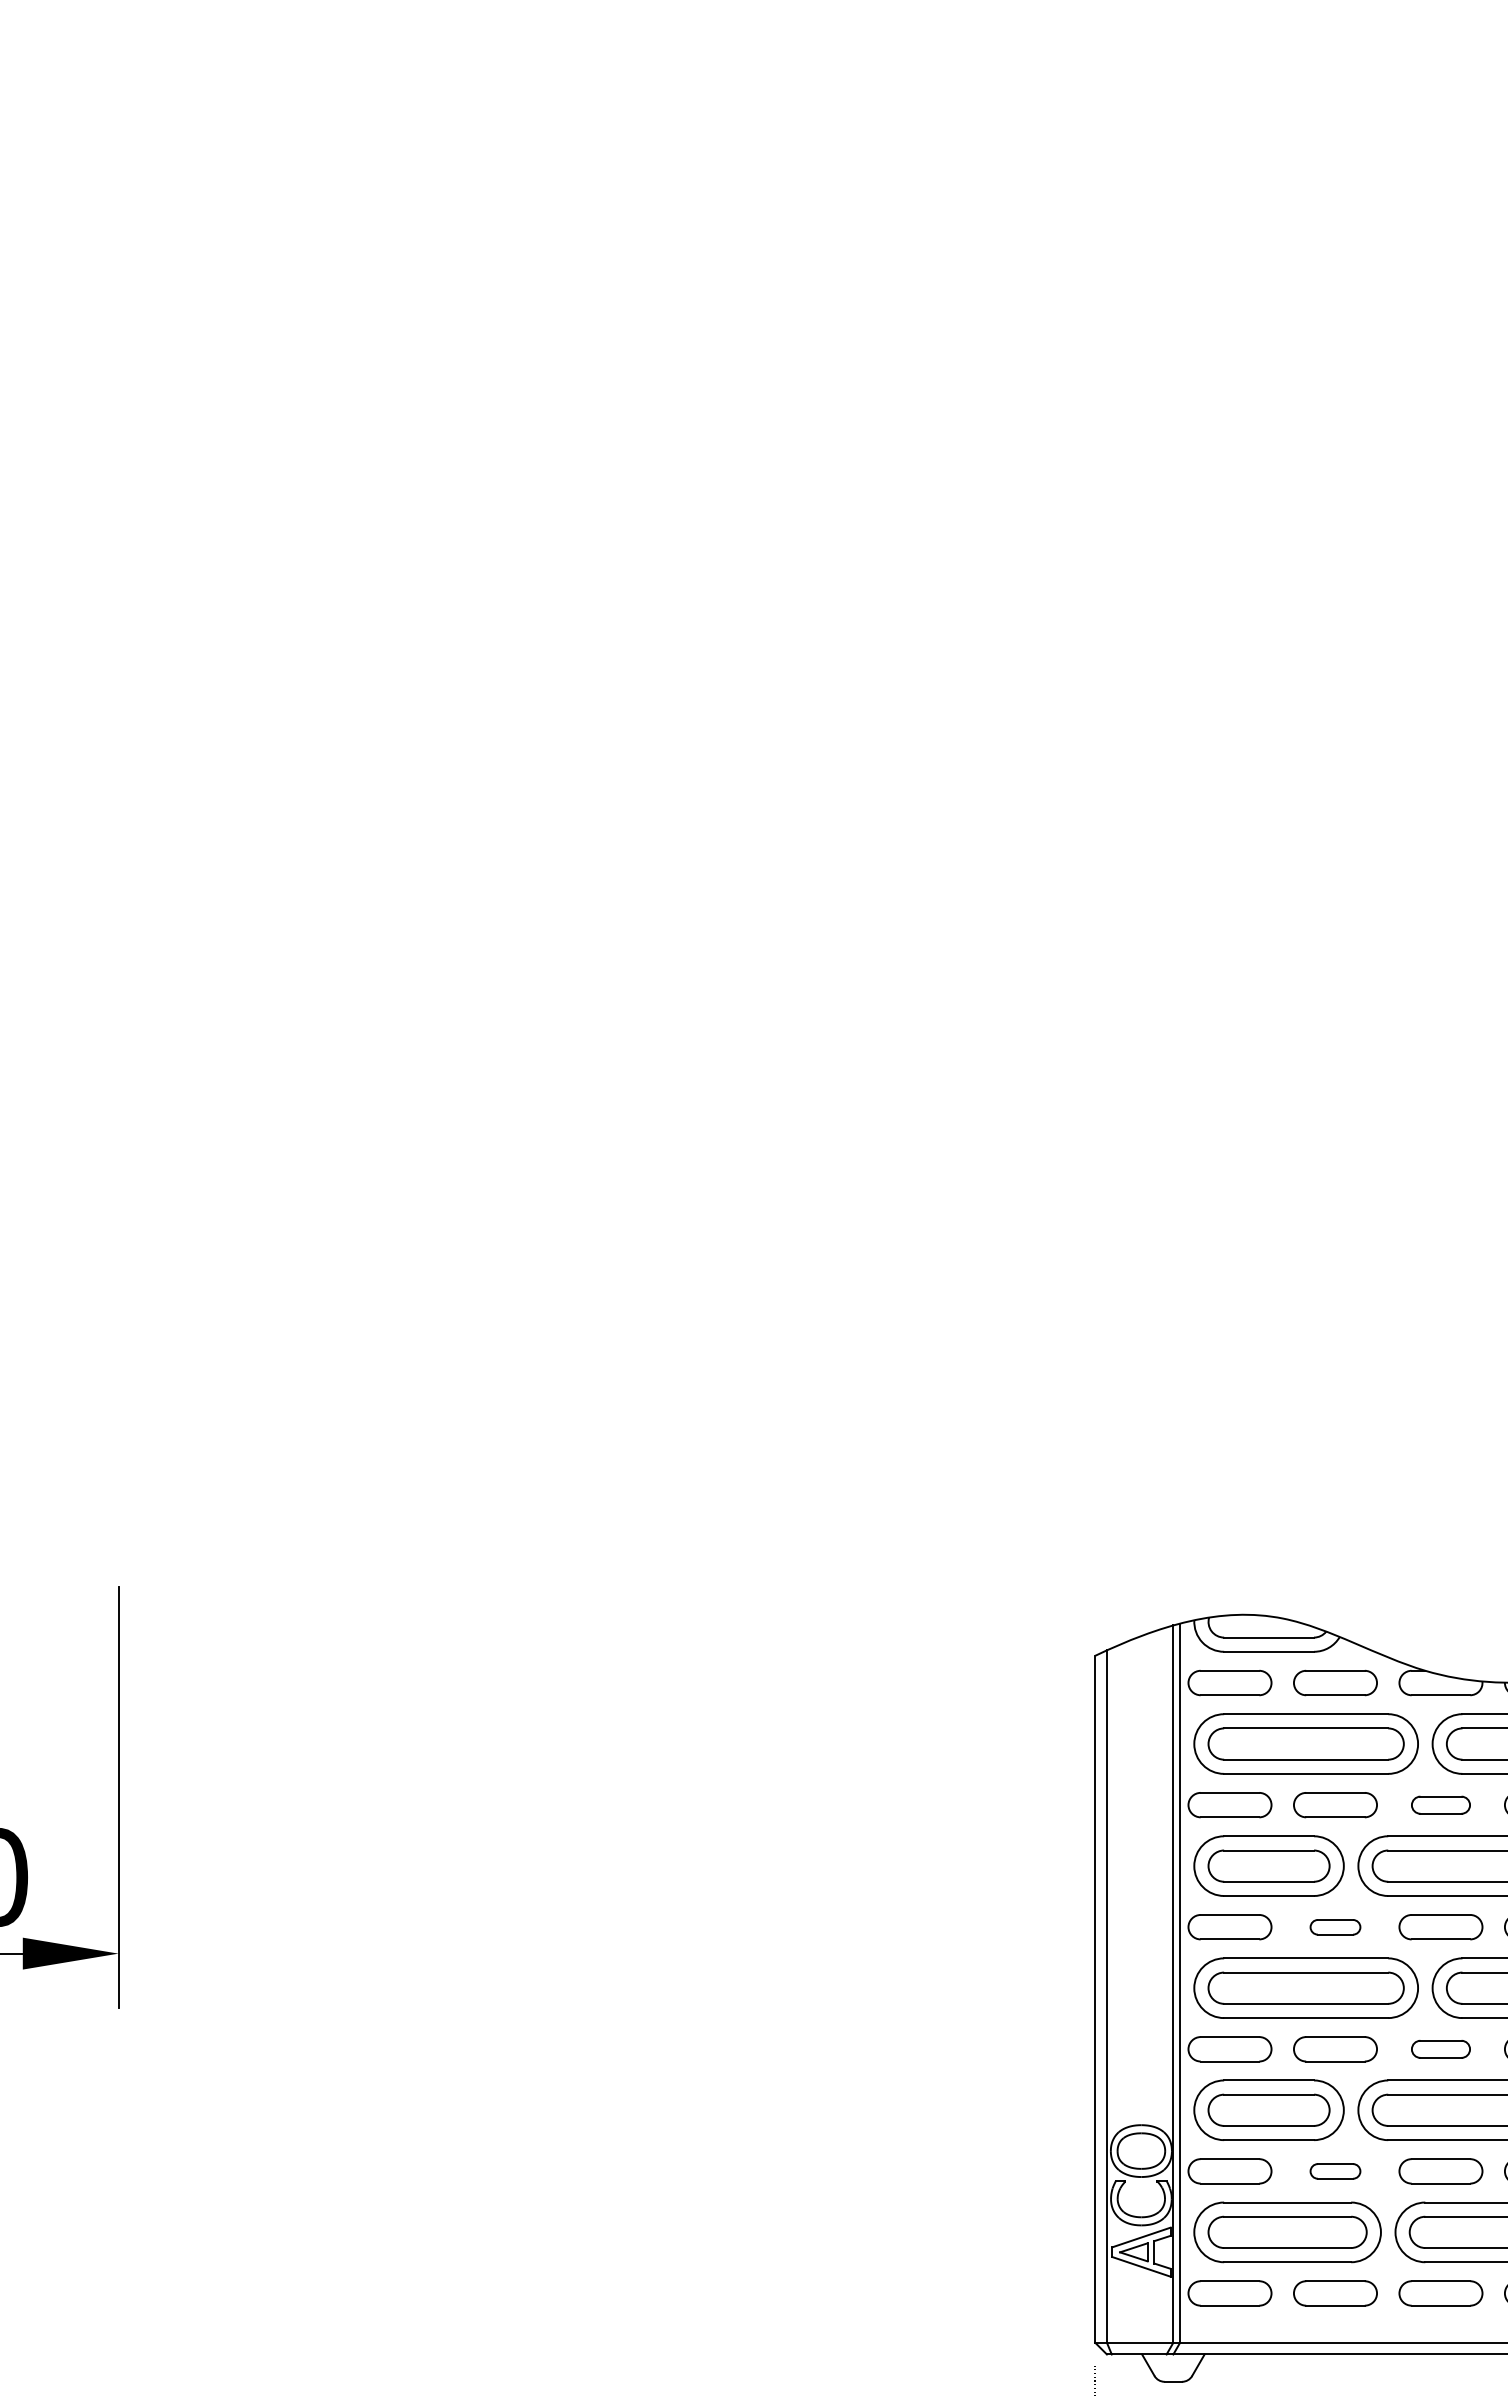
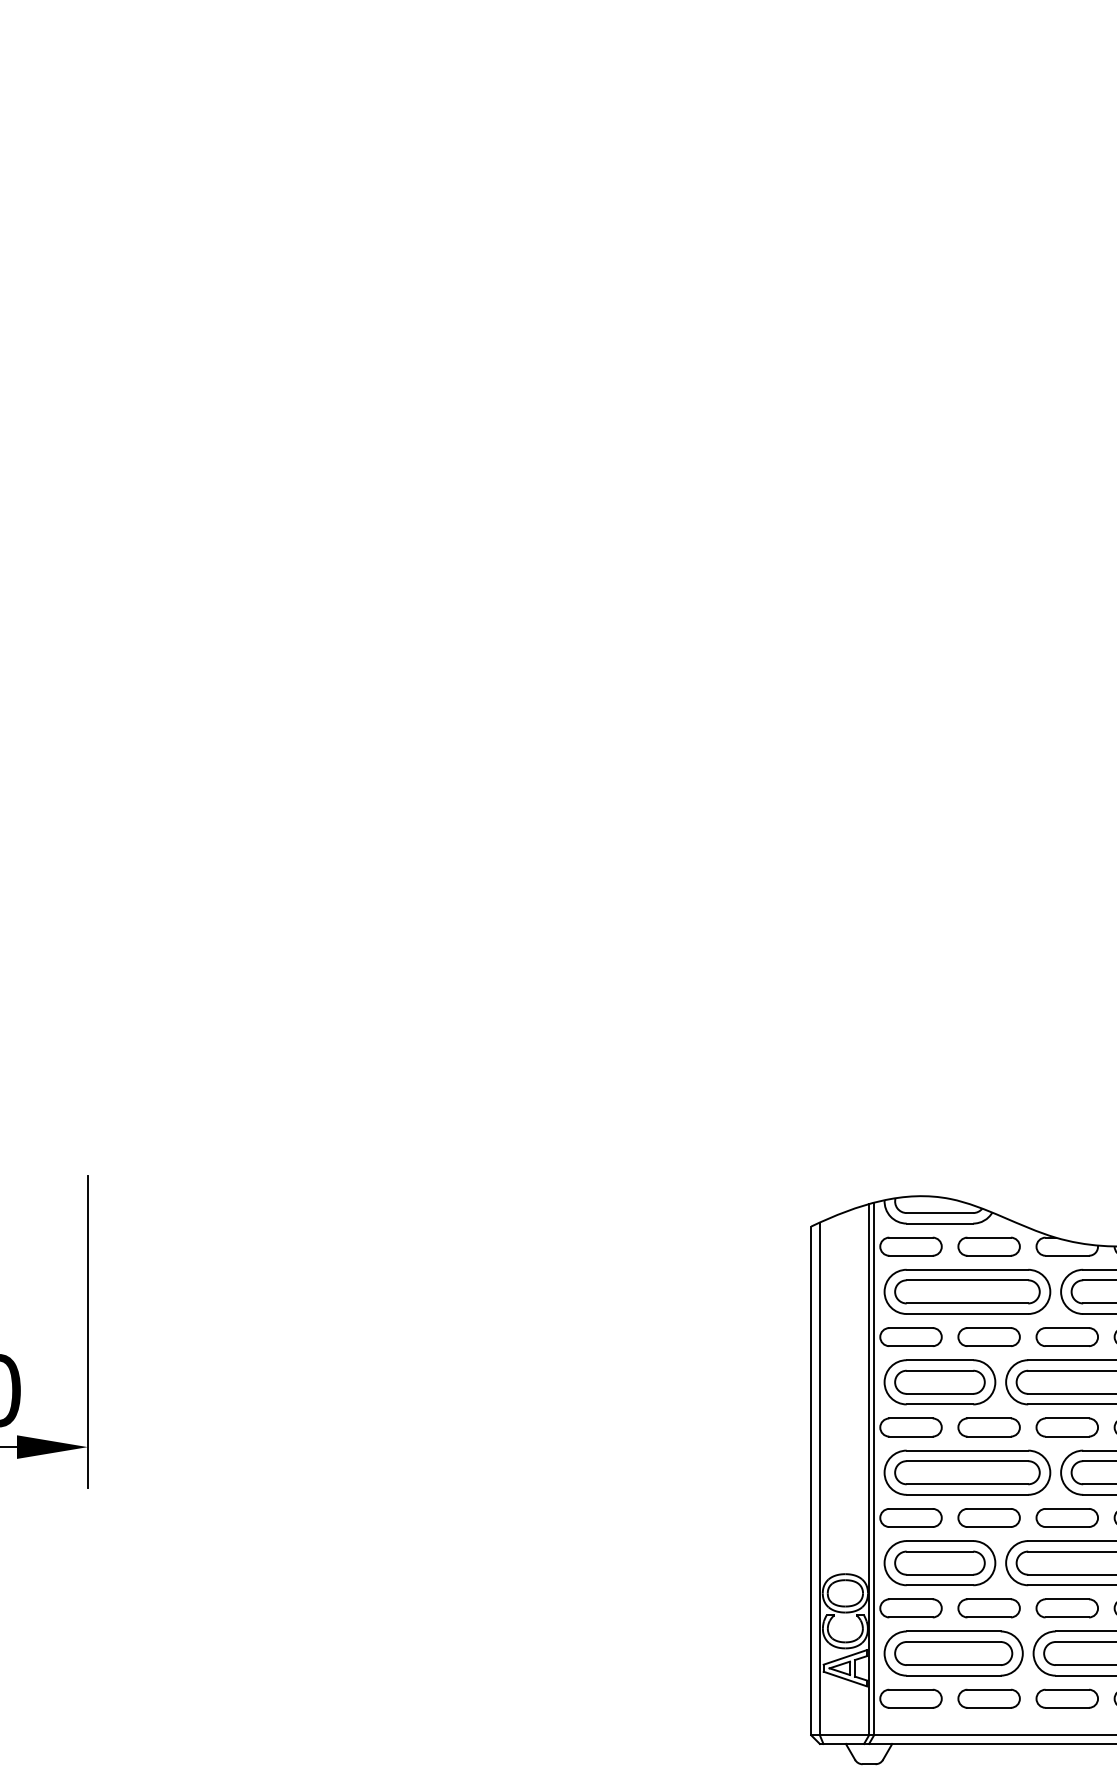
part: (1440, 1805) -> (1066, 1337), size x1.43
part: (1335, 1927) -> (989, 1427), size x1.67
part: (1440, 2049) -> (1066, 1518), size x1.43
part: (1335, 2171) -> (989, 1608), size x1.67

